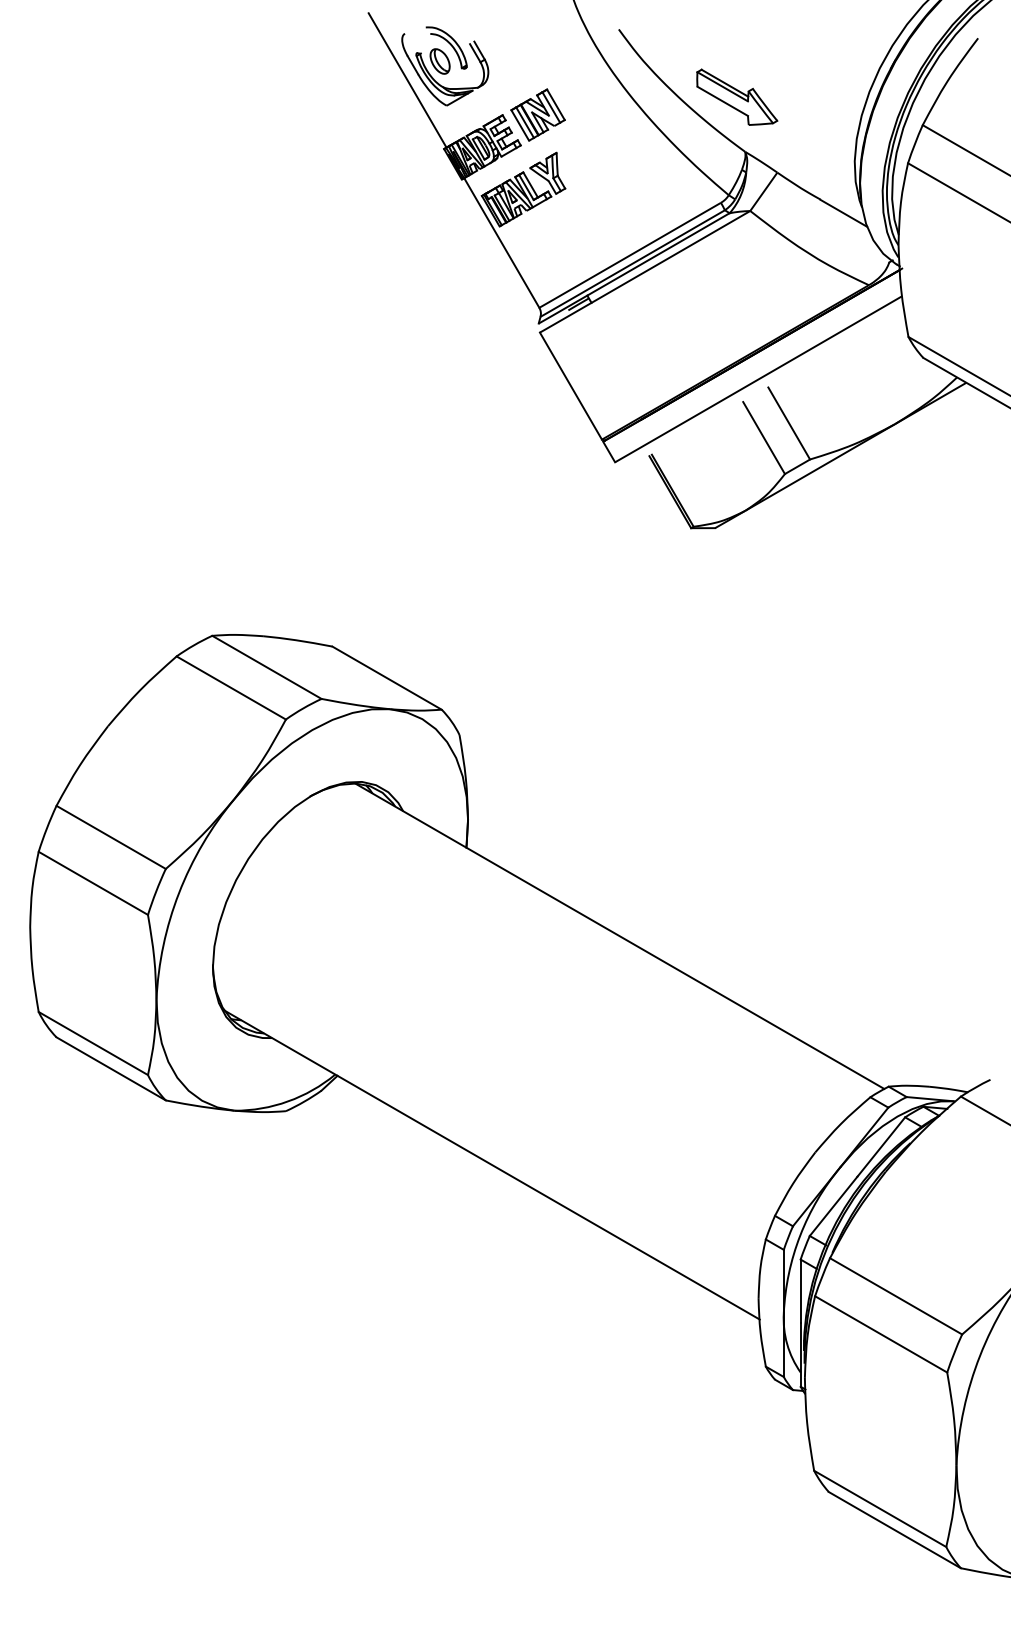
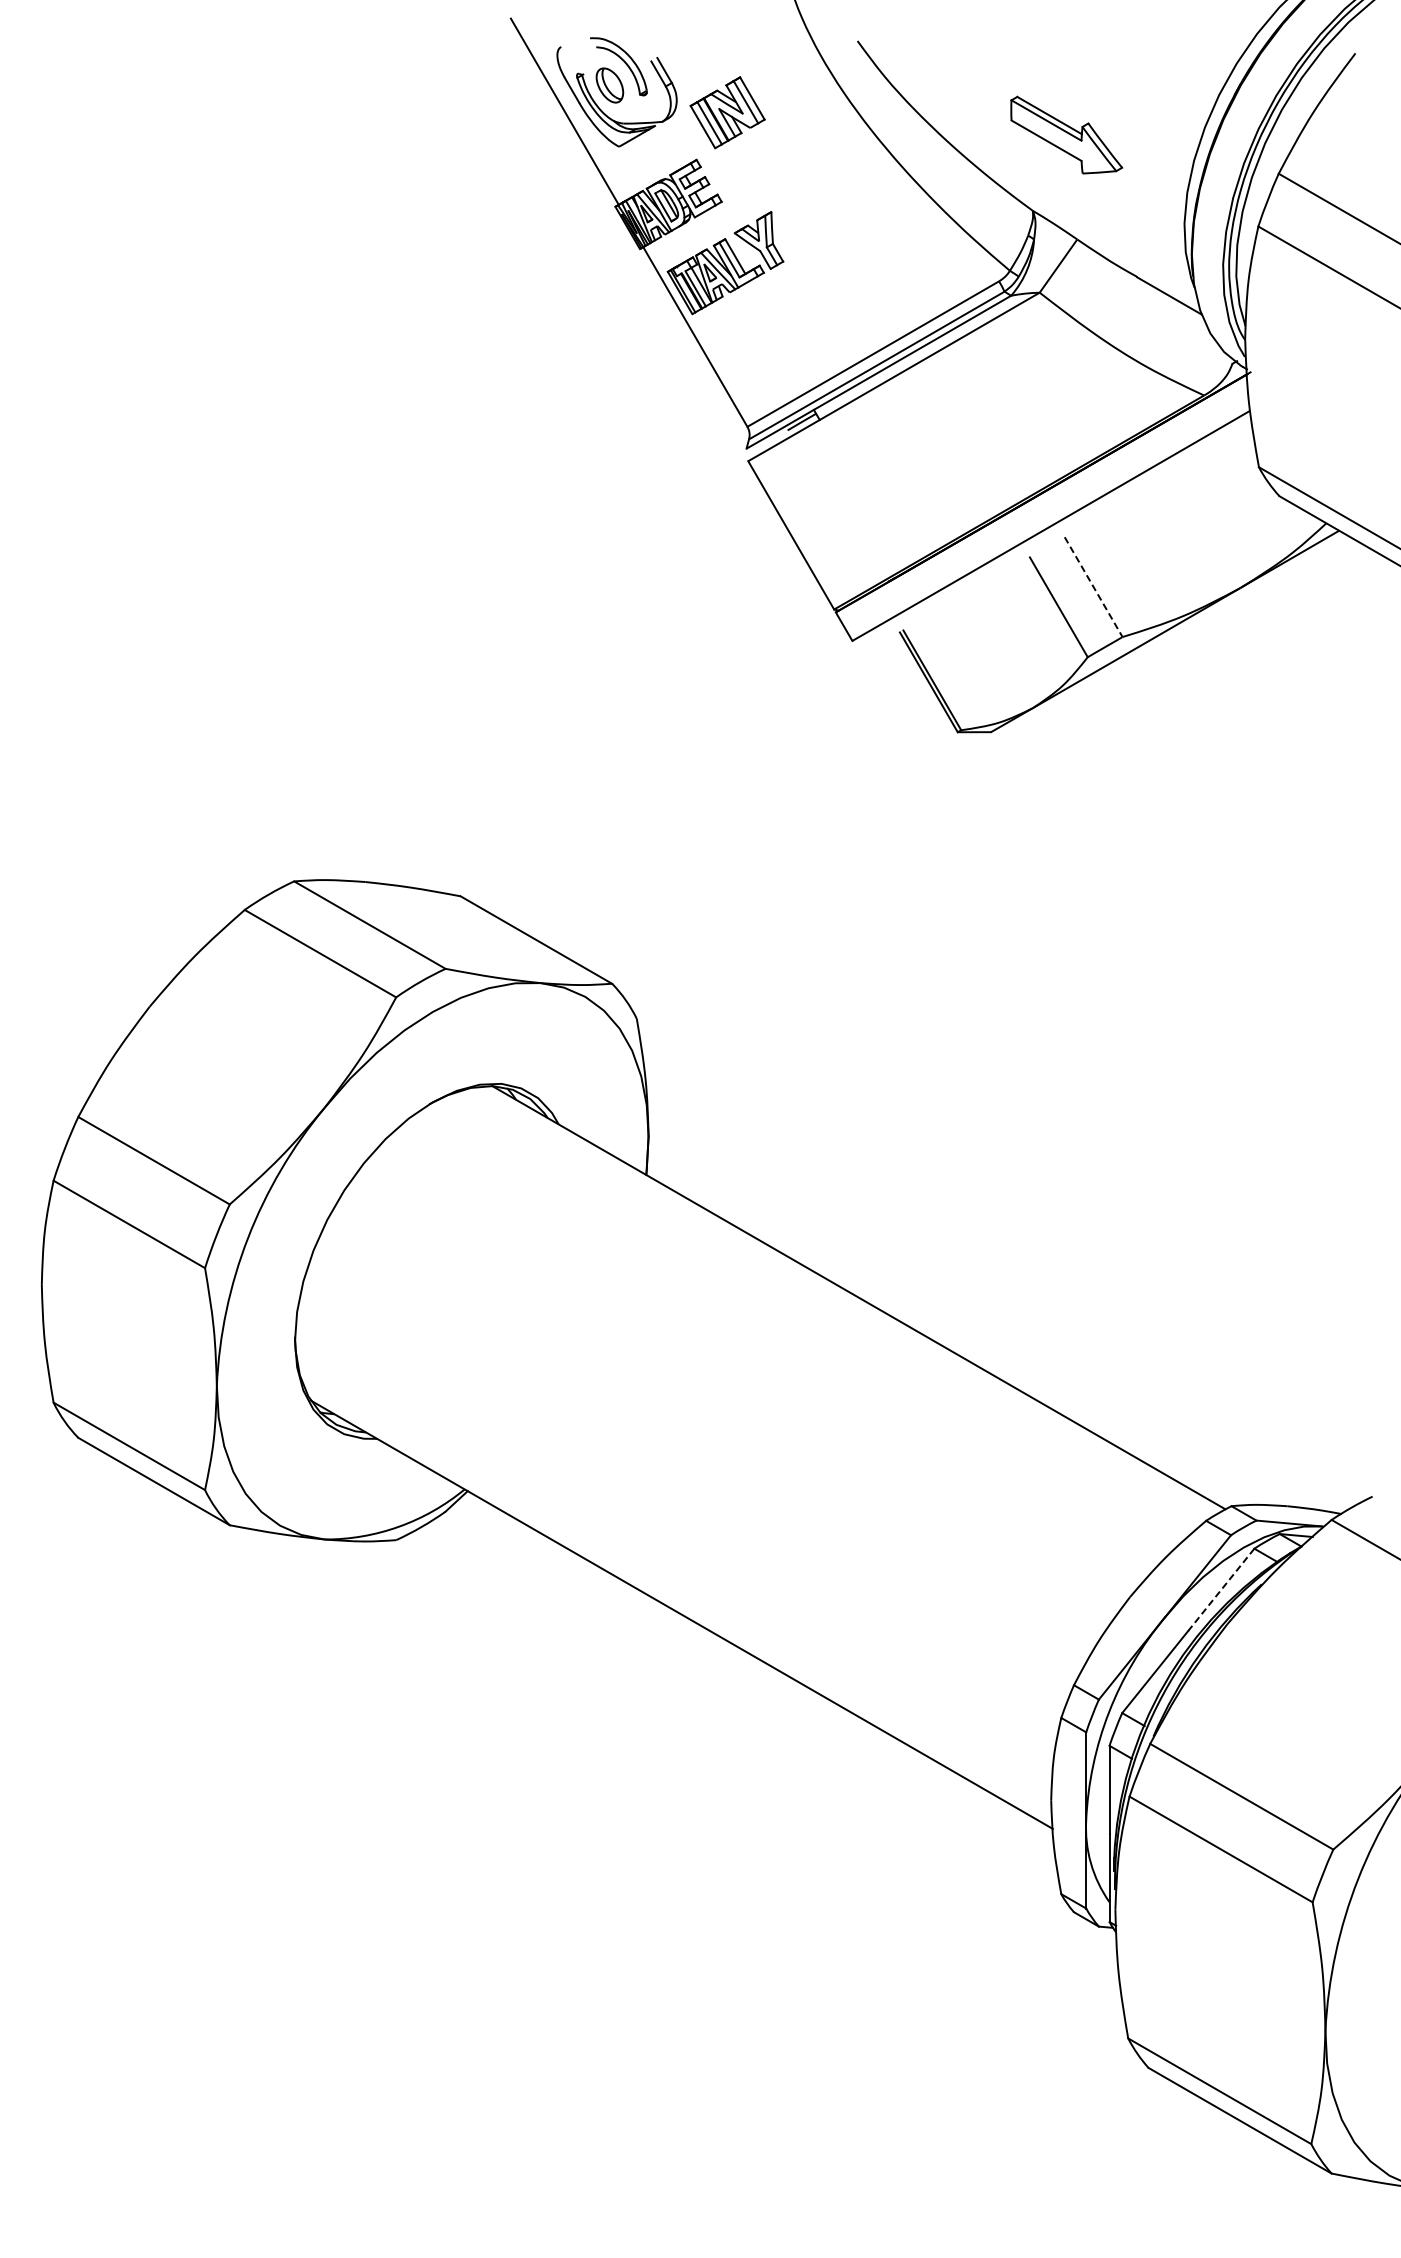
part: (737, 96) -> (1066, 134), moved
part: (537, 114) -> (727, 112), moved
line: (789, 423) -> (1093, 587), solid -> dashed
line: (881, 1146) -> (1221, 1589), solid -> dashed

